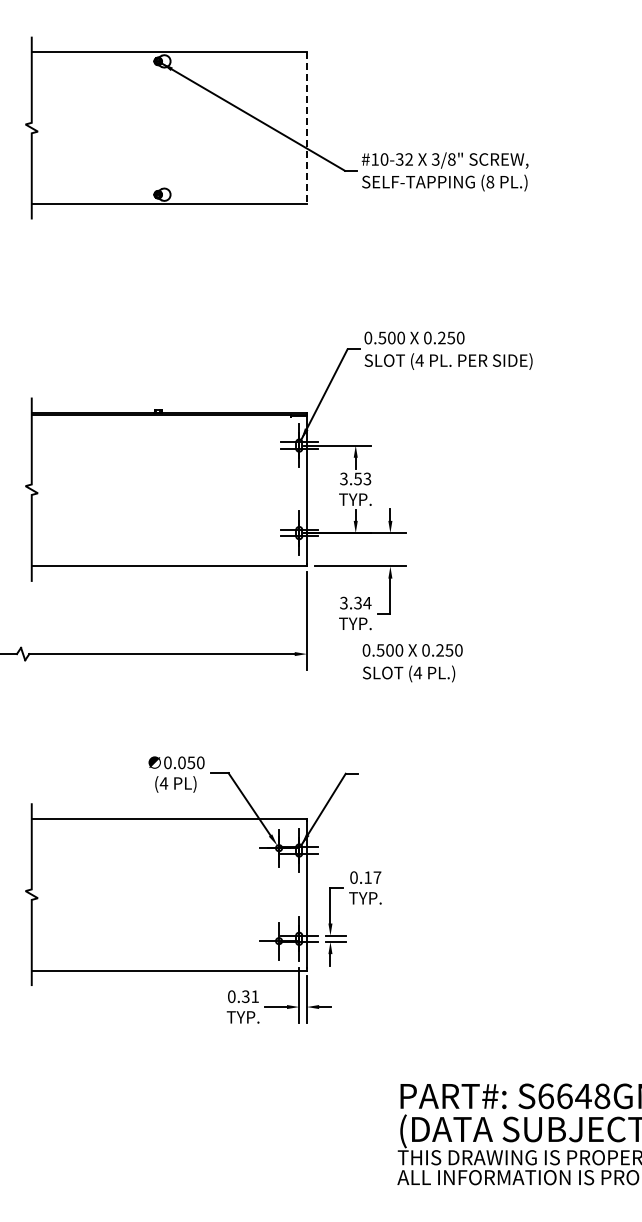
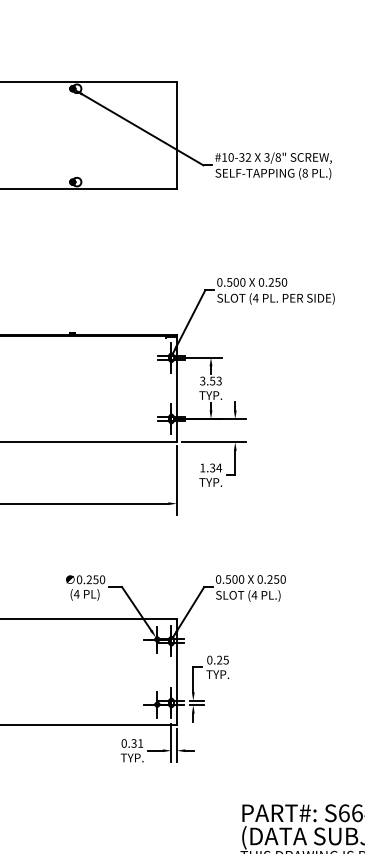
line: (306, 128) -> (176, 135), dashed -> solid
text: (343, 602) -> (202, 467), 3.34 -> 1.34
text: (412, 663) -> (250, 588), moved
text: (181, 762) -> (89, 579), 0.050 -> 0.250
text: (372, 877) -> (222, 660), 0.17 -> 0.25

